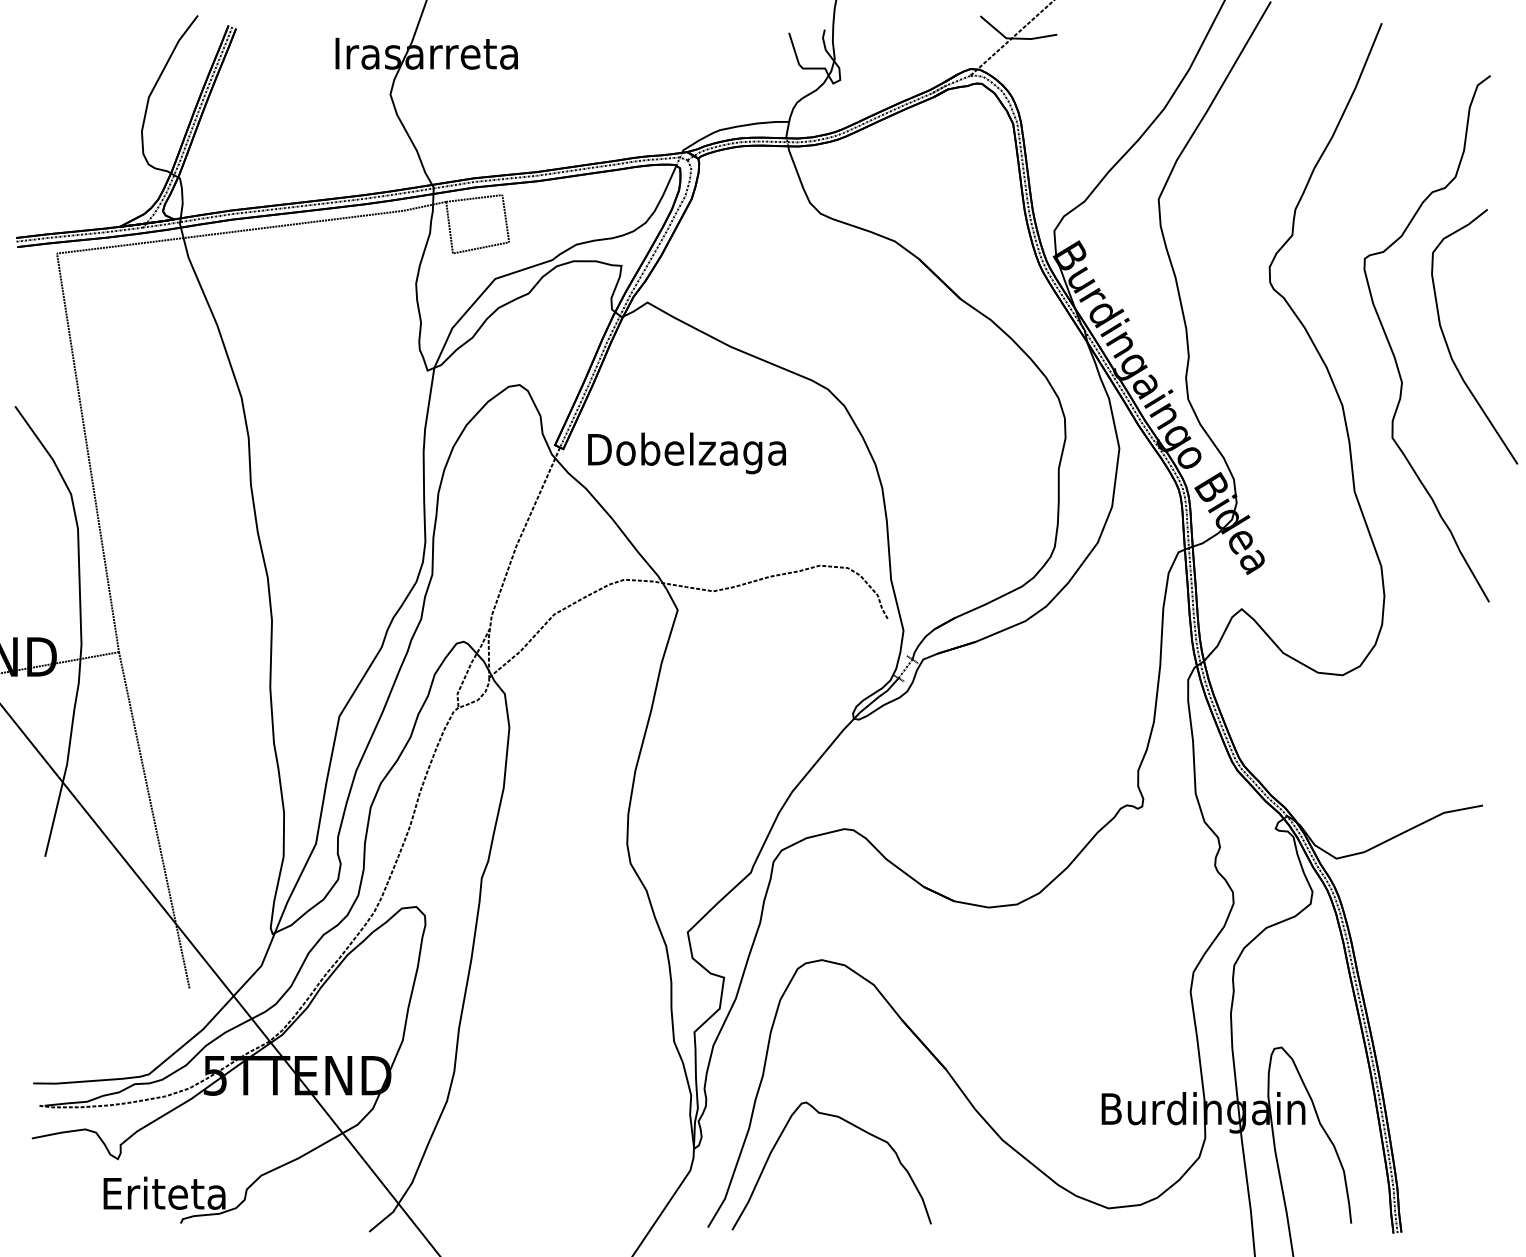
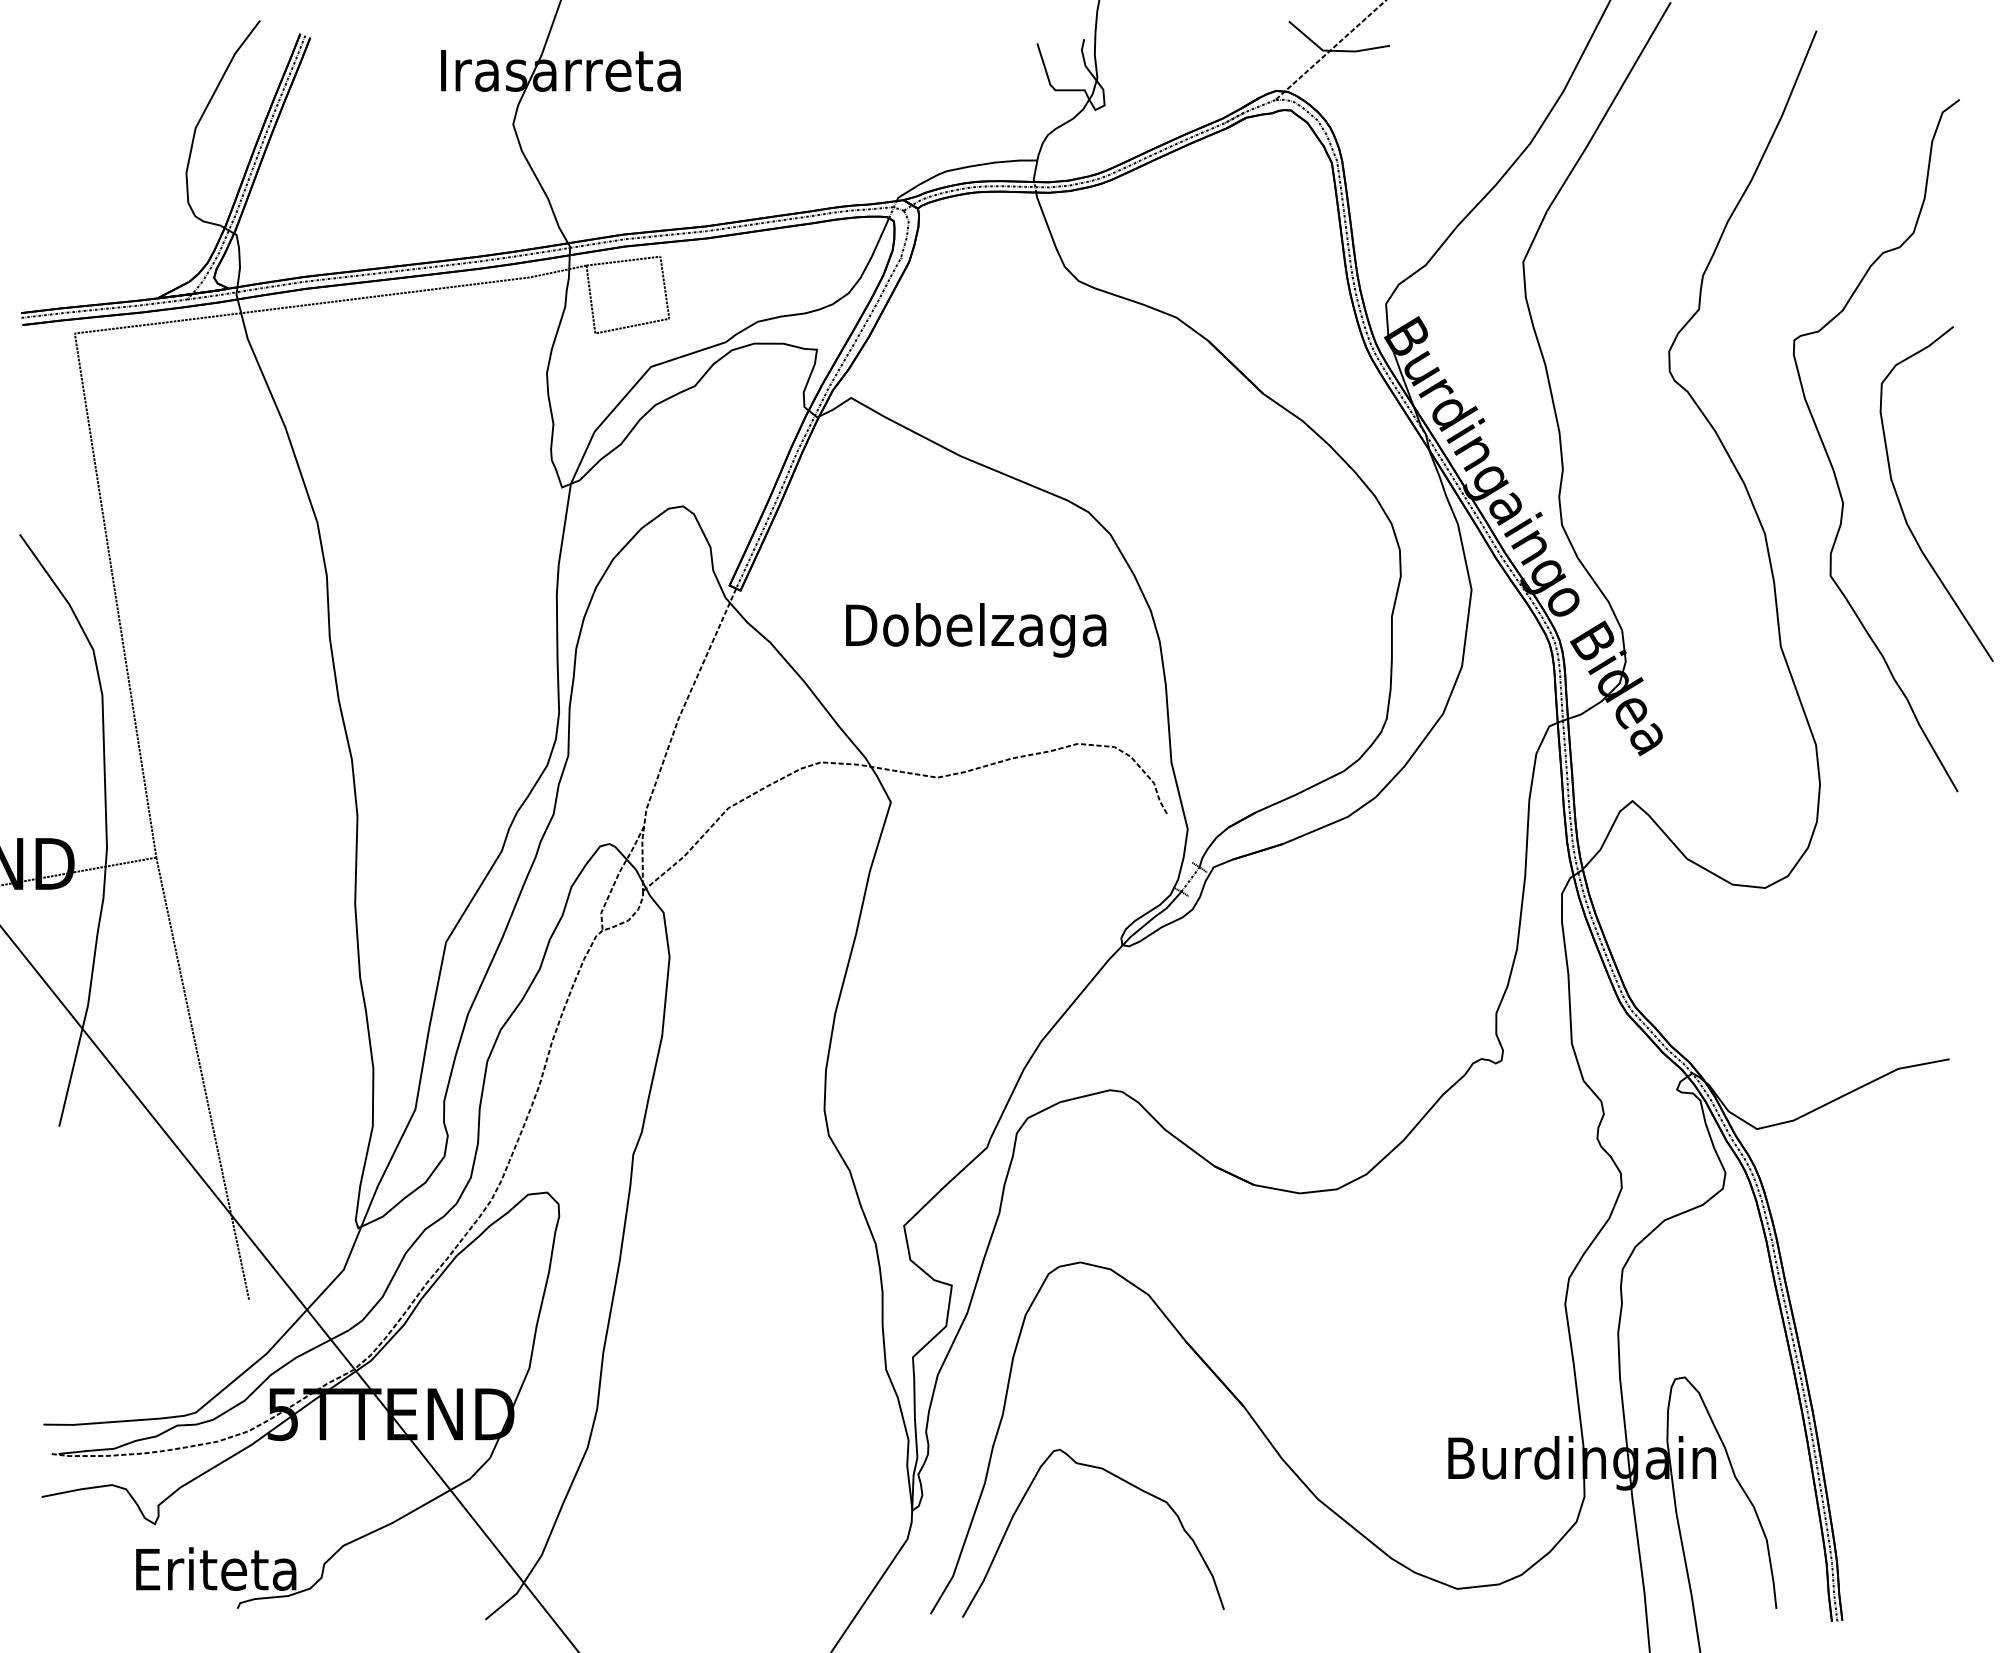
curve: (1447, 344) -> (1901, 504), moved
text: (687, 453) -> (976, 630), moved

